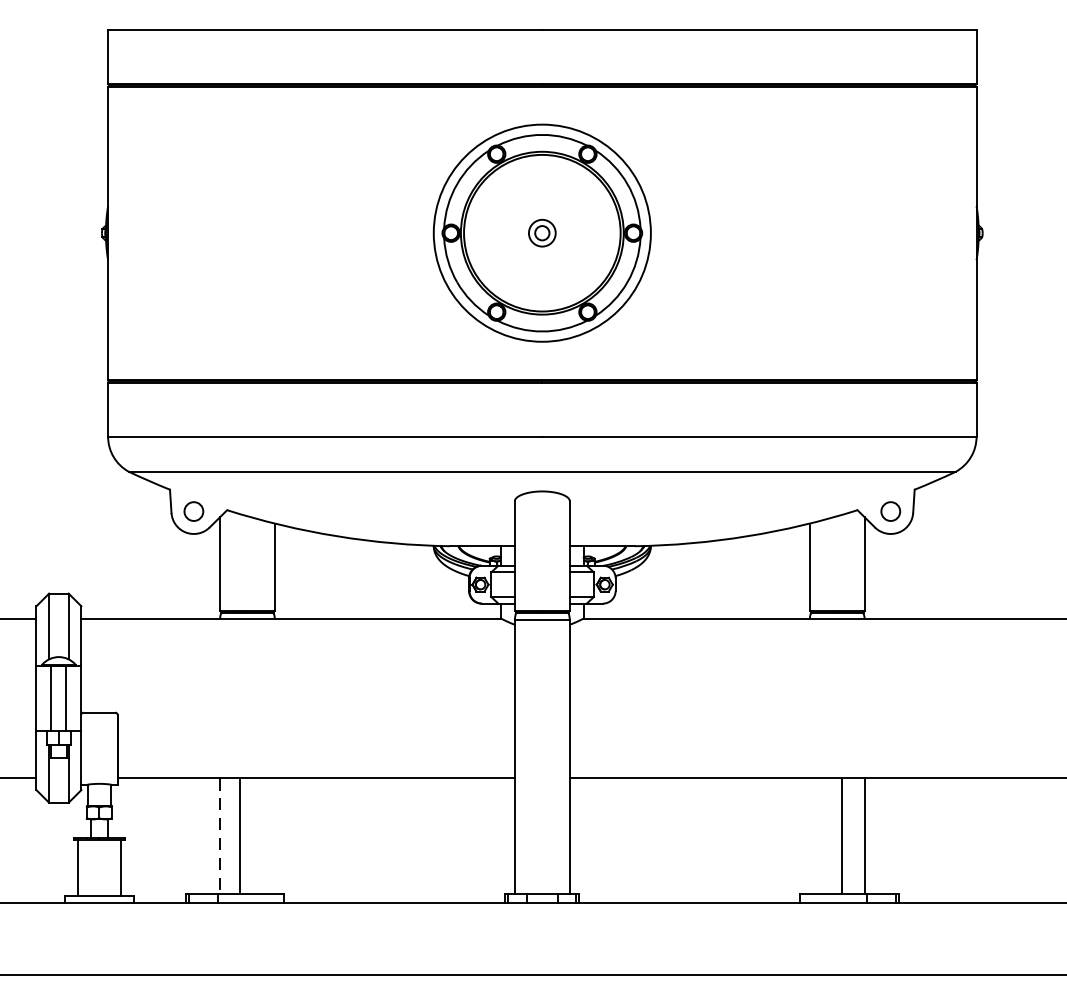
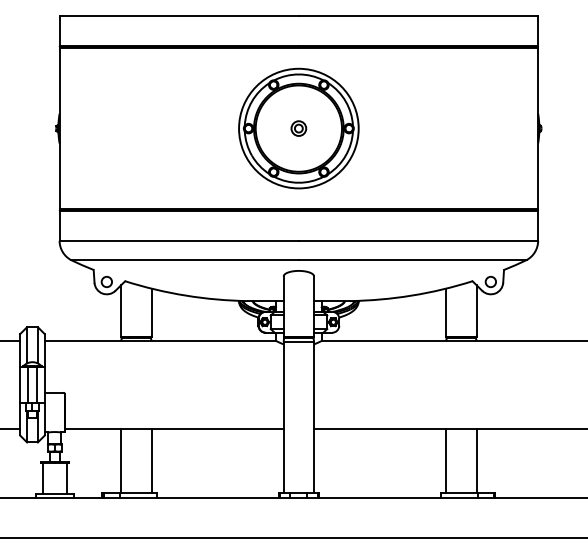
line: (220, 835) -> (121, 460), dashed -> solid
line: (240, 835) -> (151, 460), moved
line: (842, 835) -> (446, 460), moved

